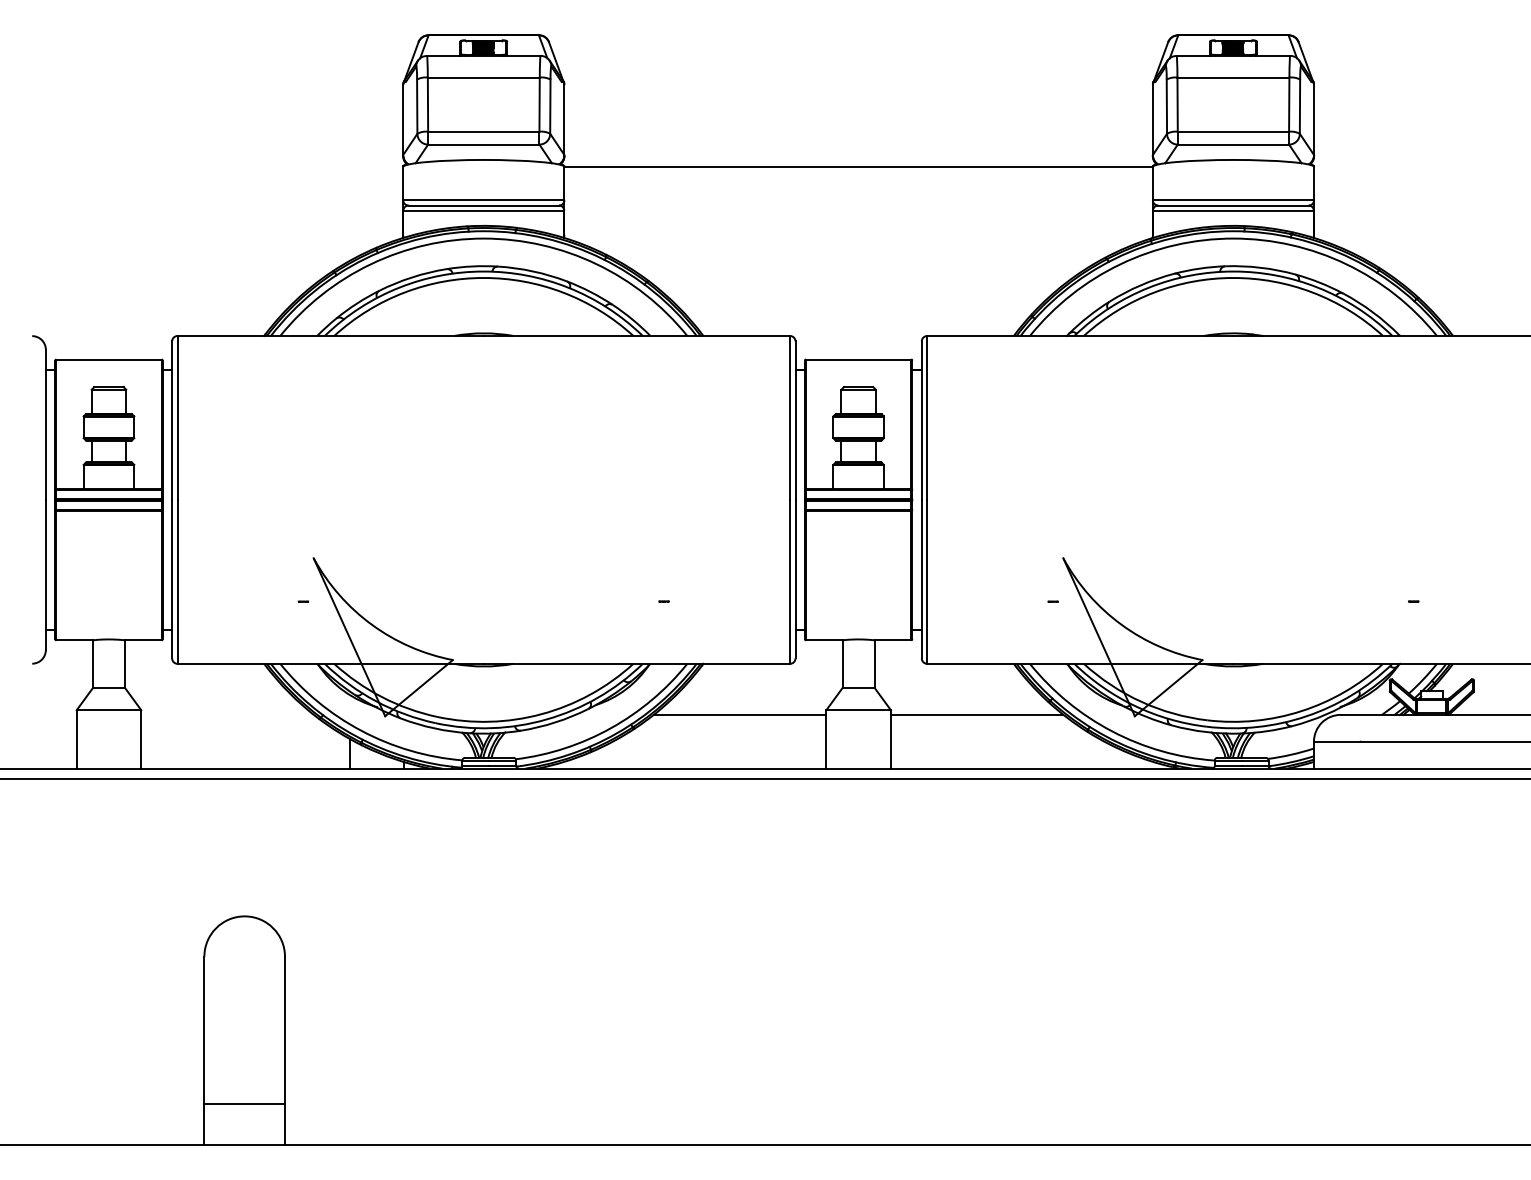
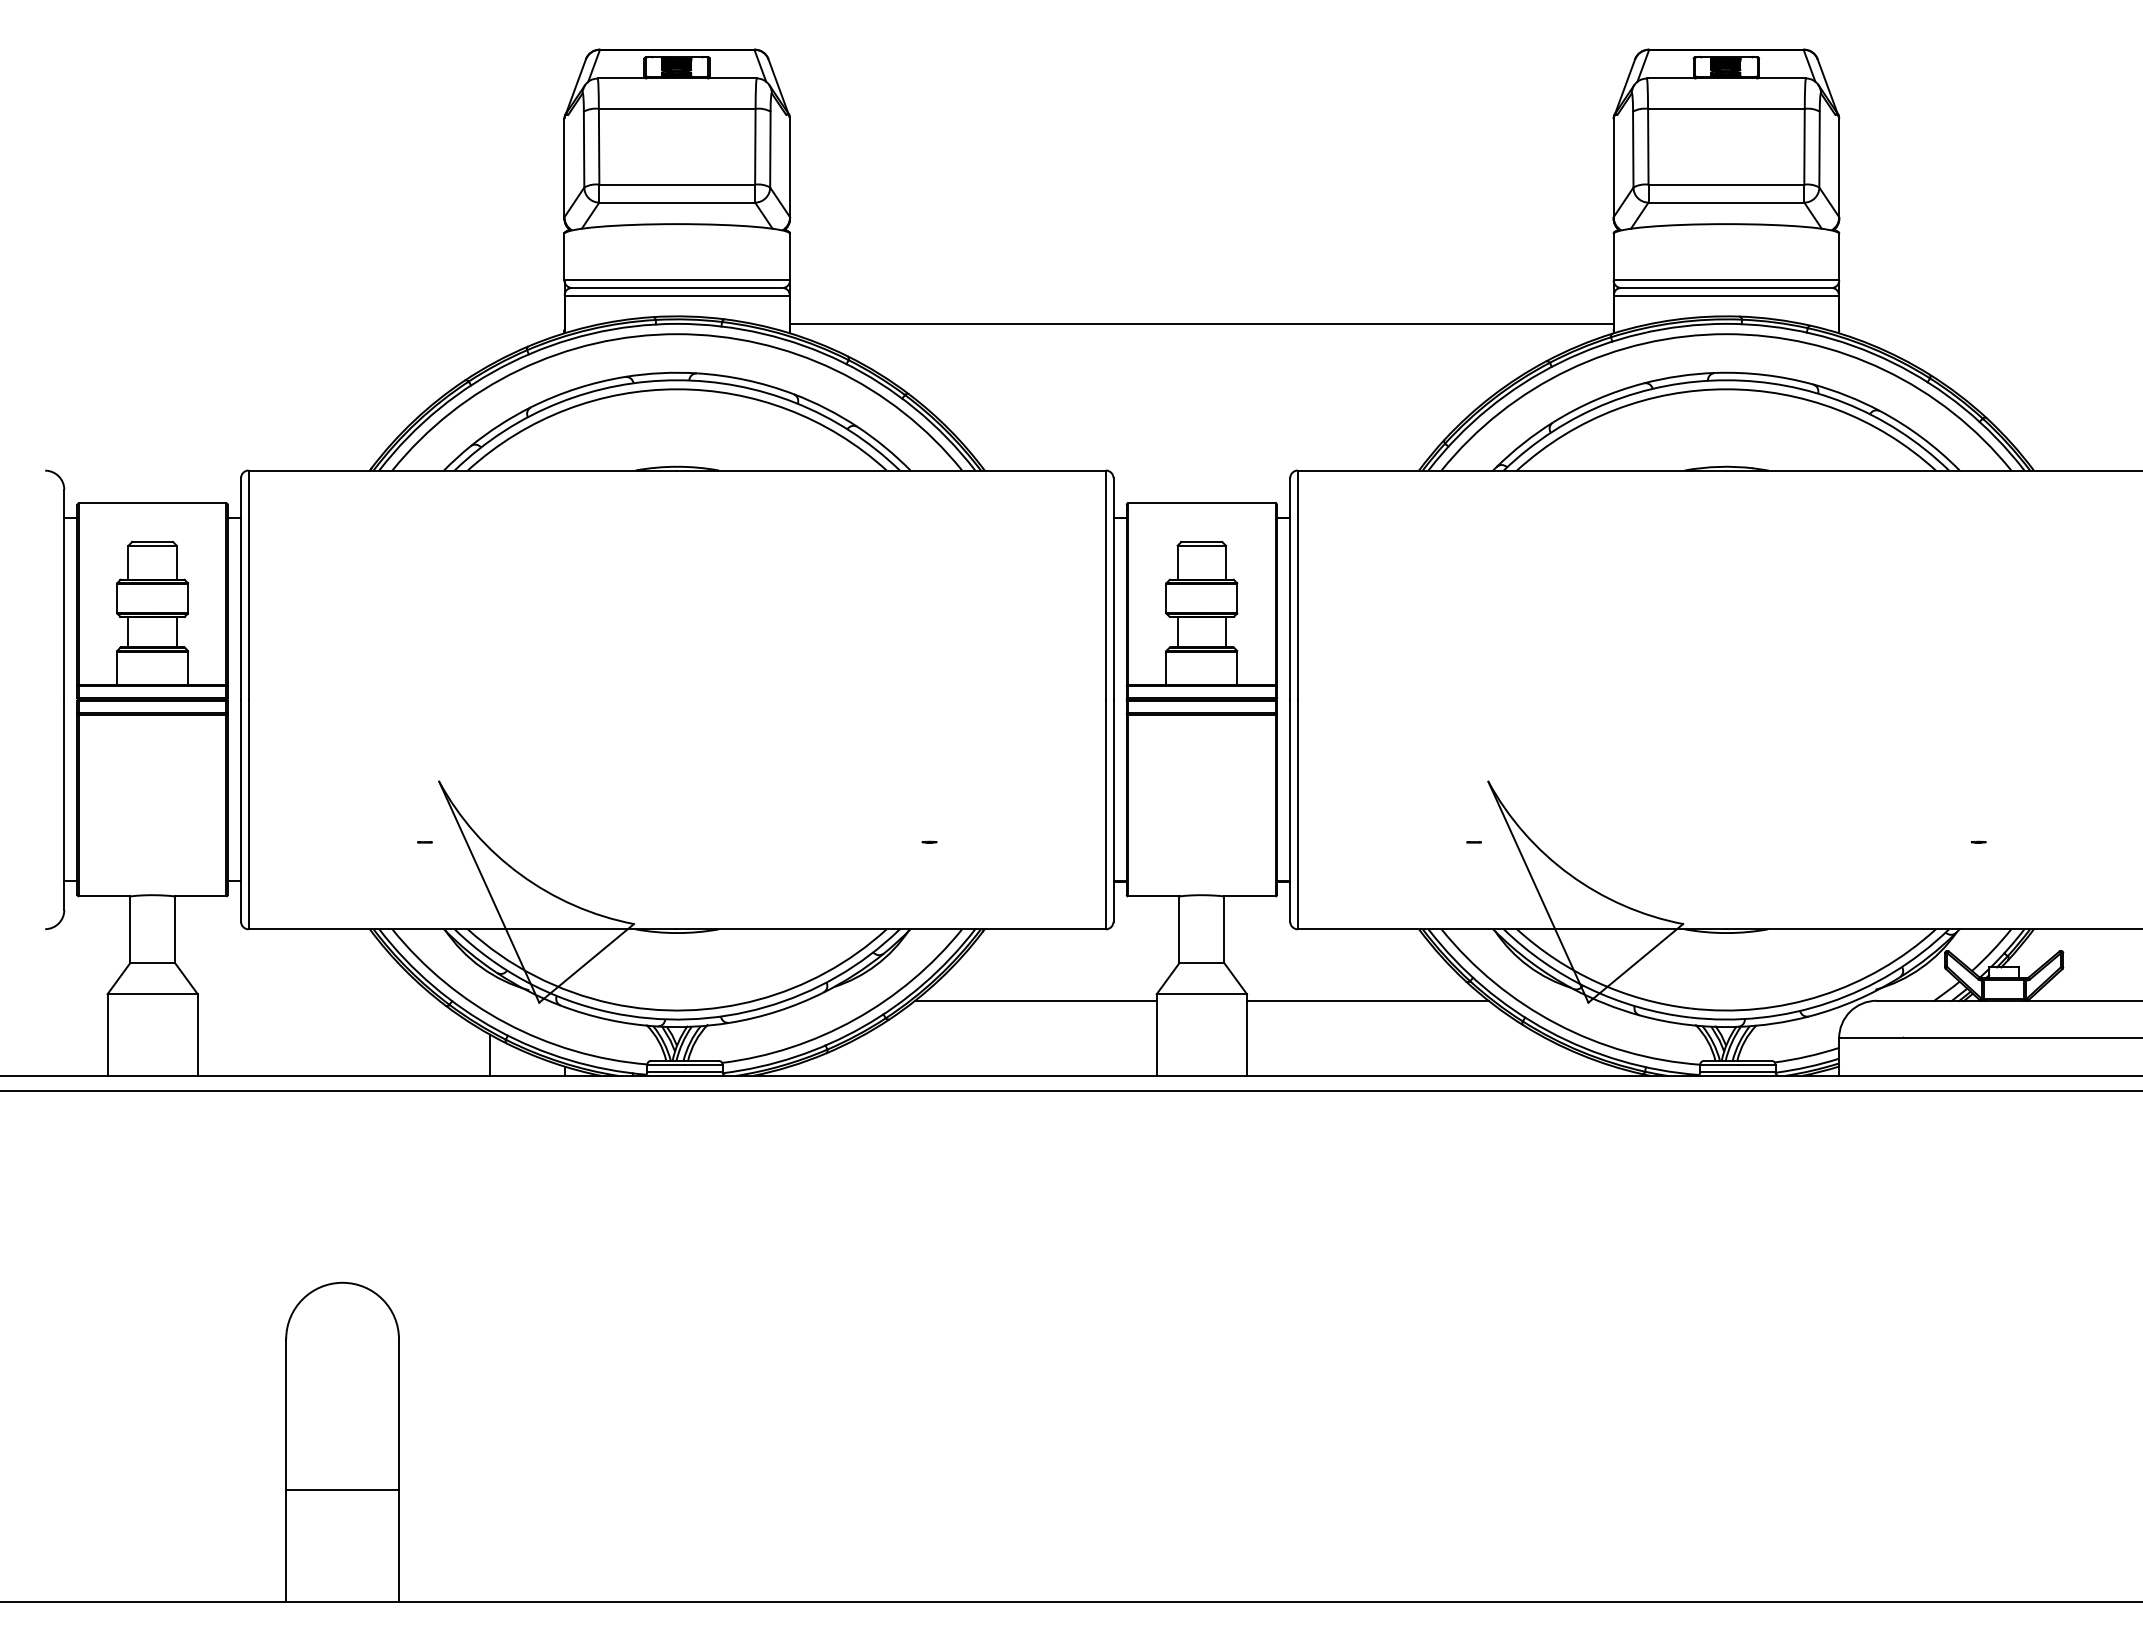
line: (858, 166) -> (1201, 323), moved
line: (244, 1104) -> (342, 1489), moved

